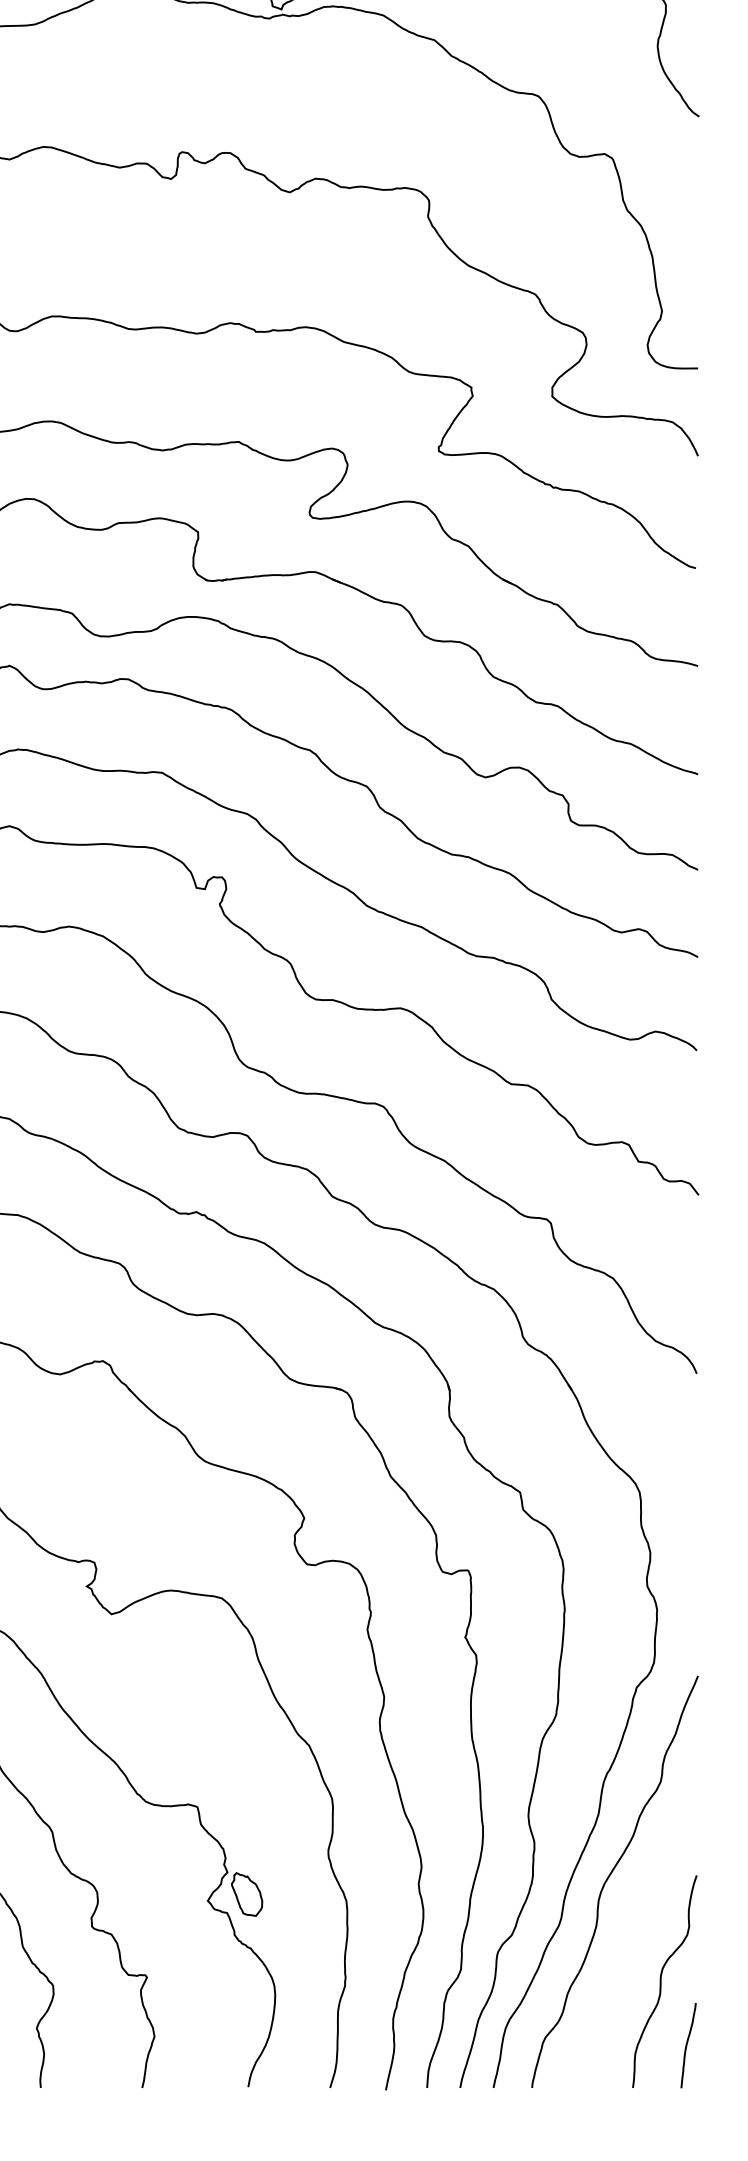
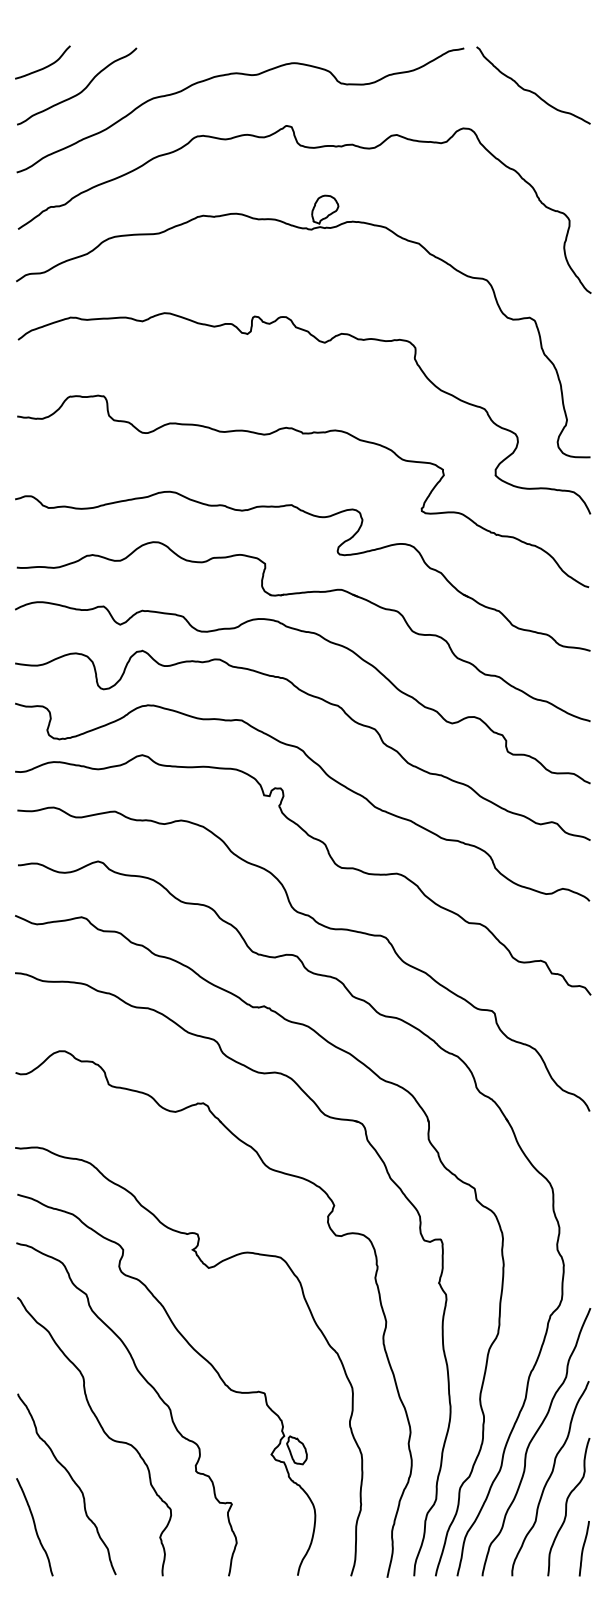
curve: (636, 1937) -> (550, 1478), added

